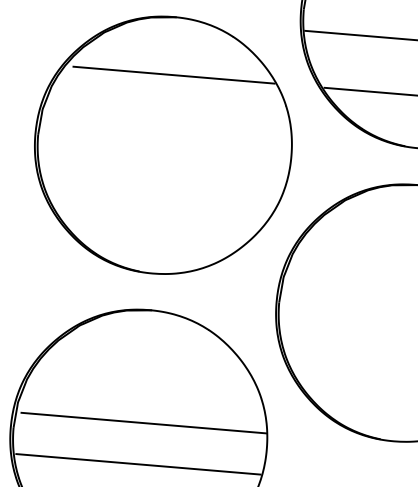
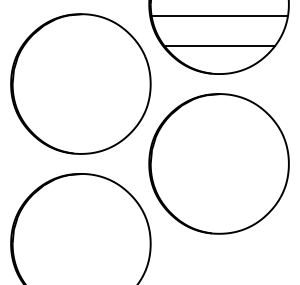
line: (174, 74) -> (83, 45), removed
line: (143, 423) -> (82, 235), removed
line: (137, 463) -> (81, 257), removed

